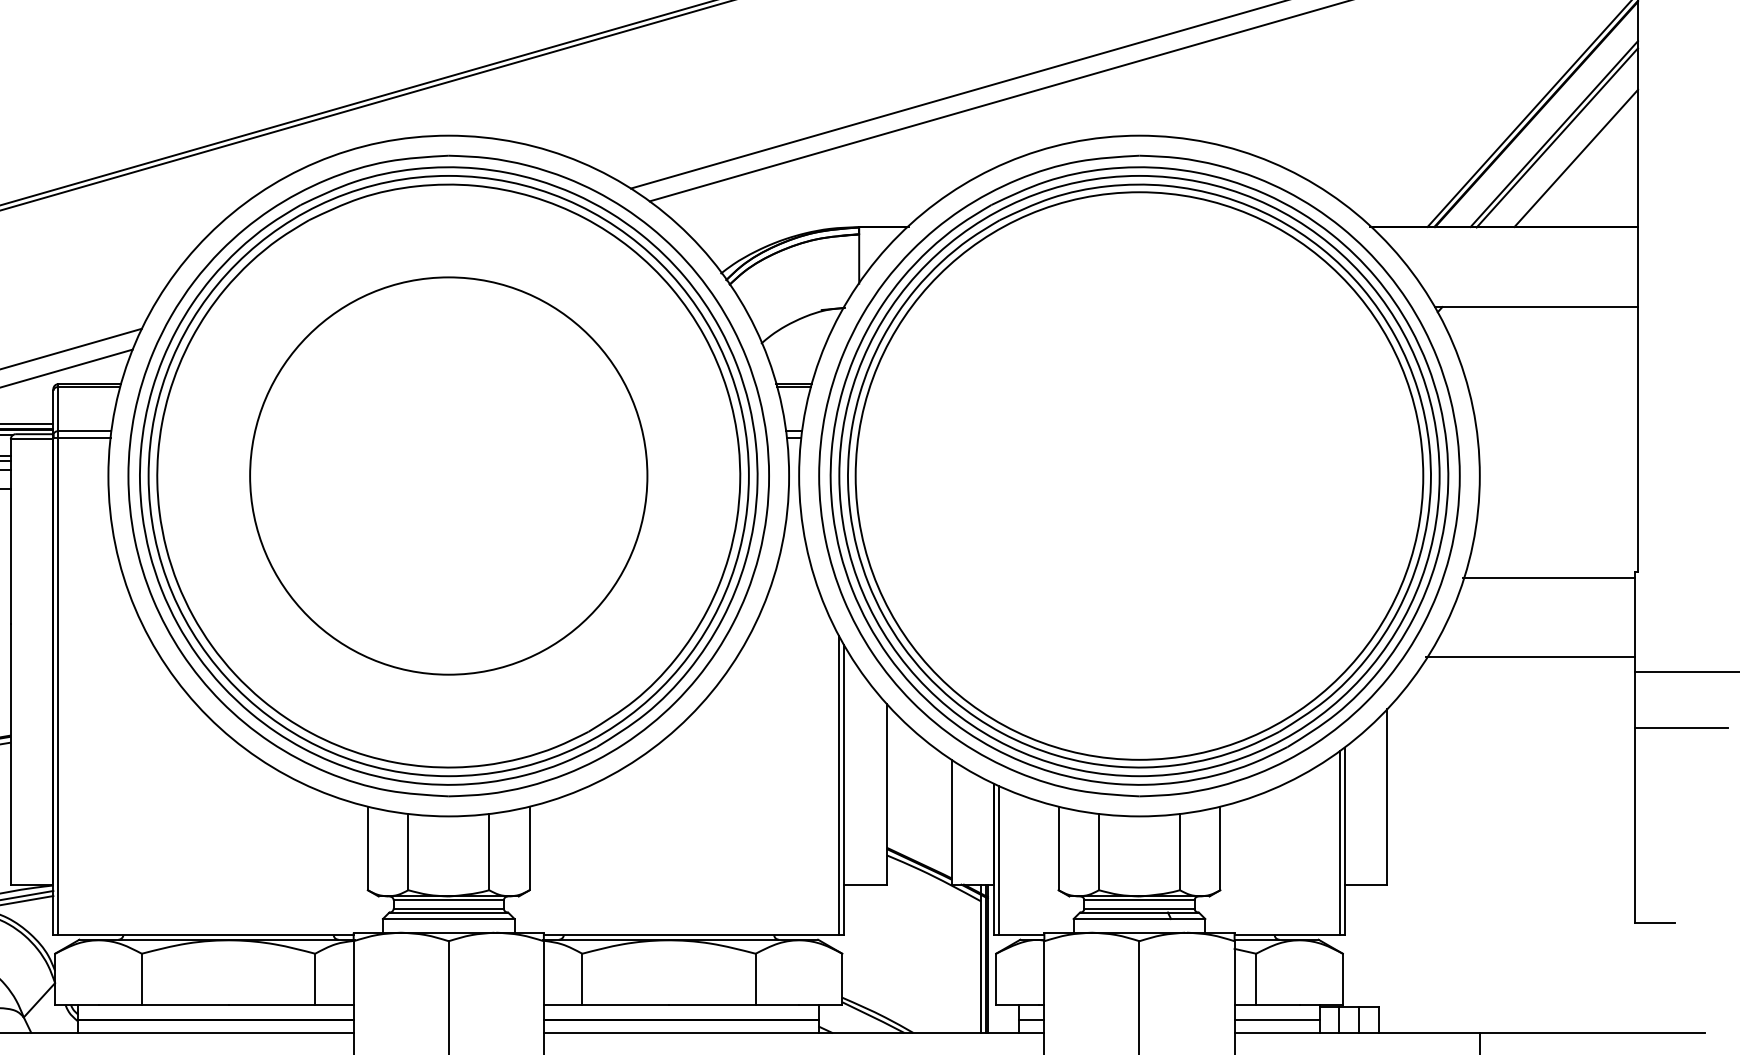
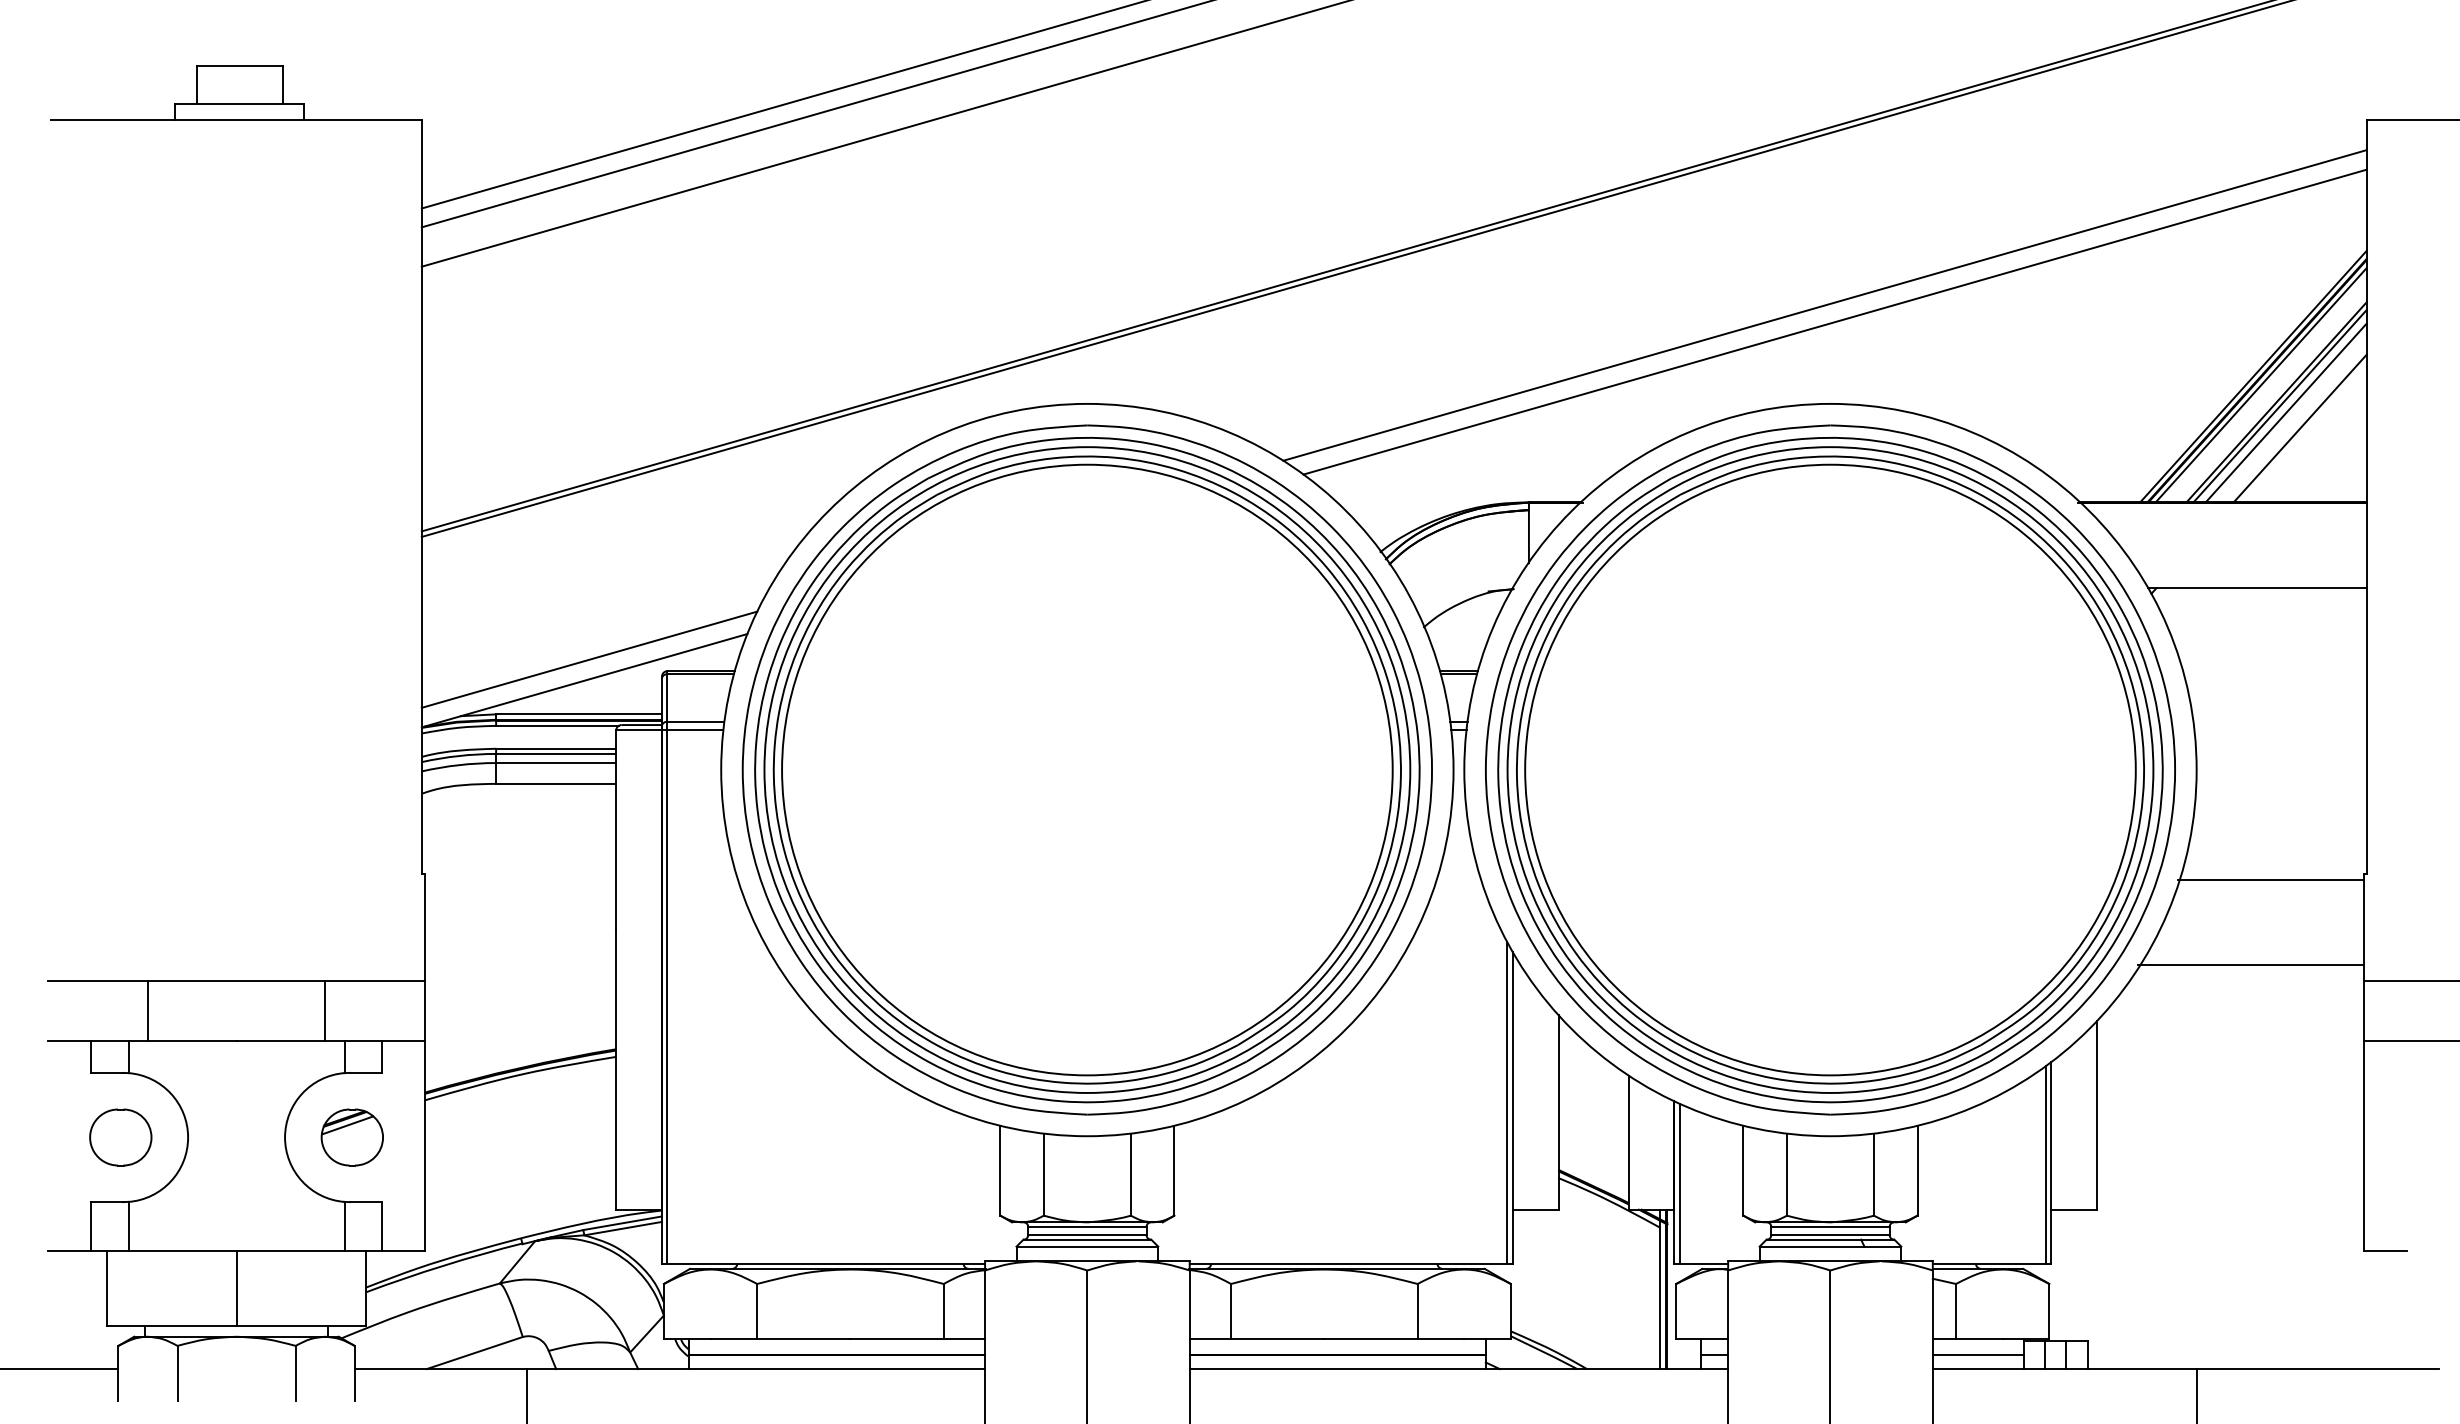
line: (1539, 117) -> (2260, 384), added
line: (1562, 143) -> (2285, 412), added
circle: (448, 475) -> (1087, 769), size x1.43

